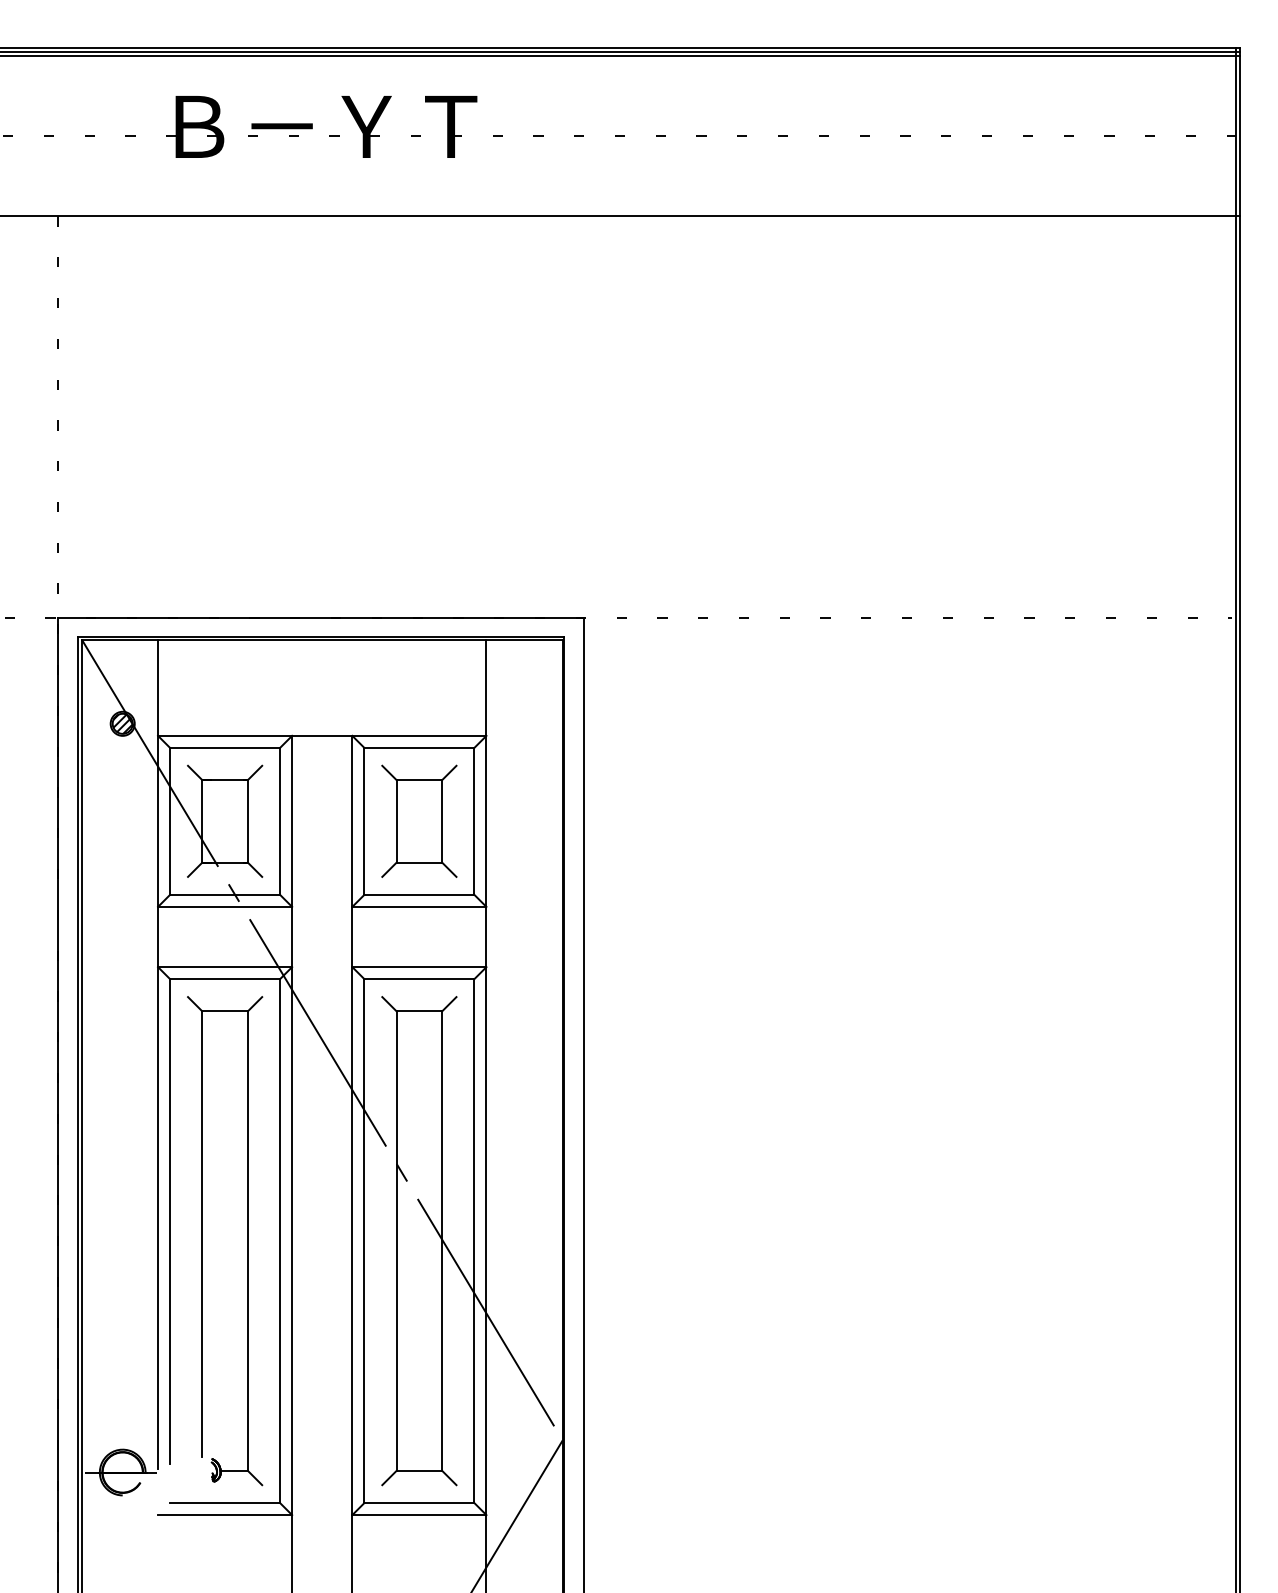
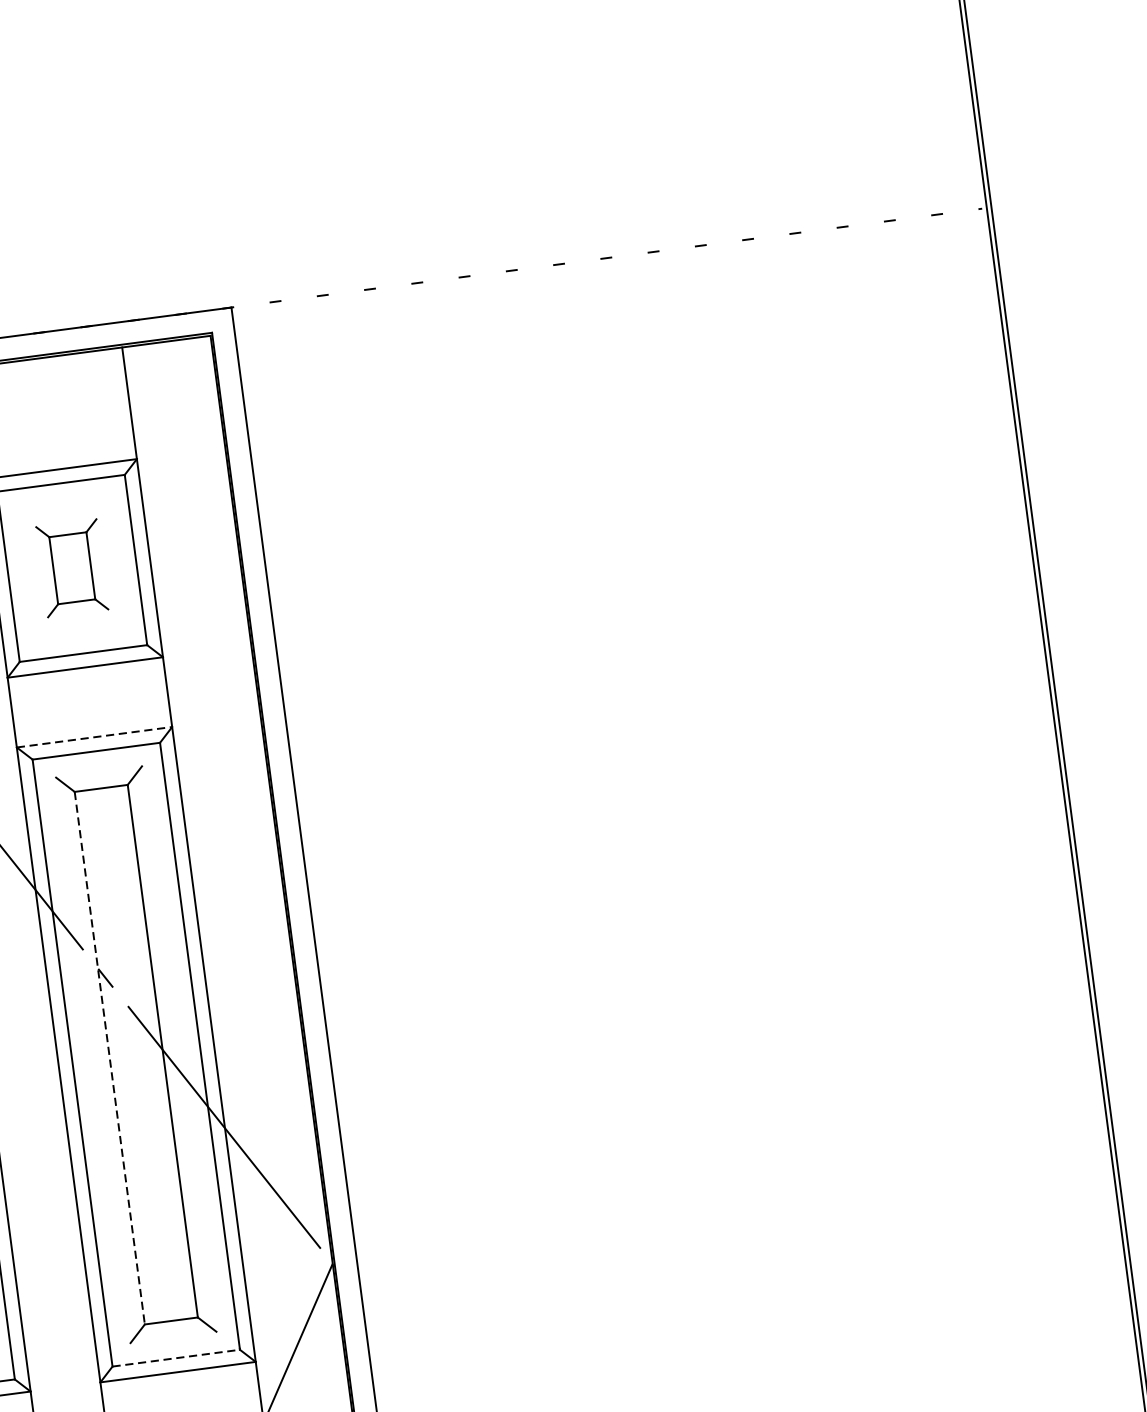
part: (419, 820) -> (72, 567), size x0.7
line: (419, 967) -> (94, 737), solid -> dashed
line: (396, 1241) -> (109, 1058), solid -> dashed
line: (419, 1503) -> (176, 1358), solid -> dashed

